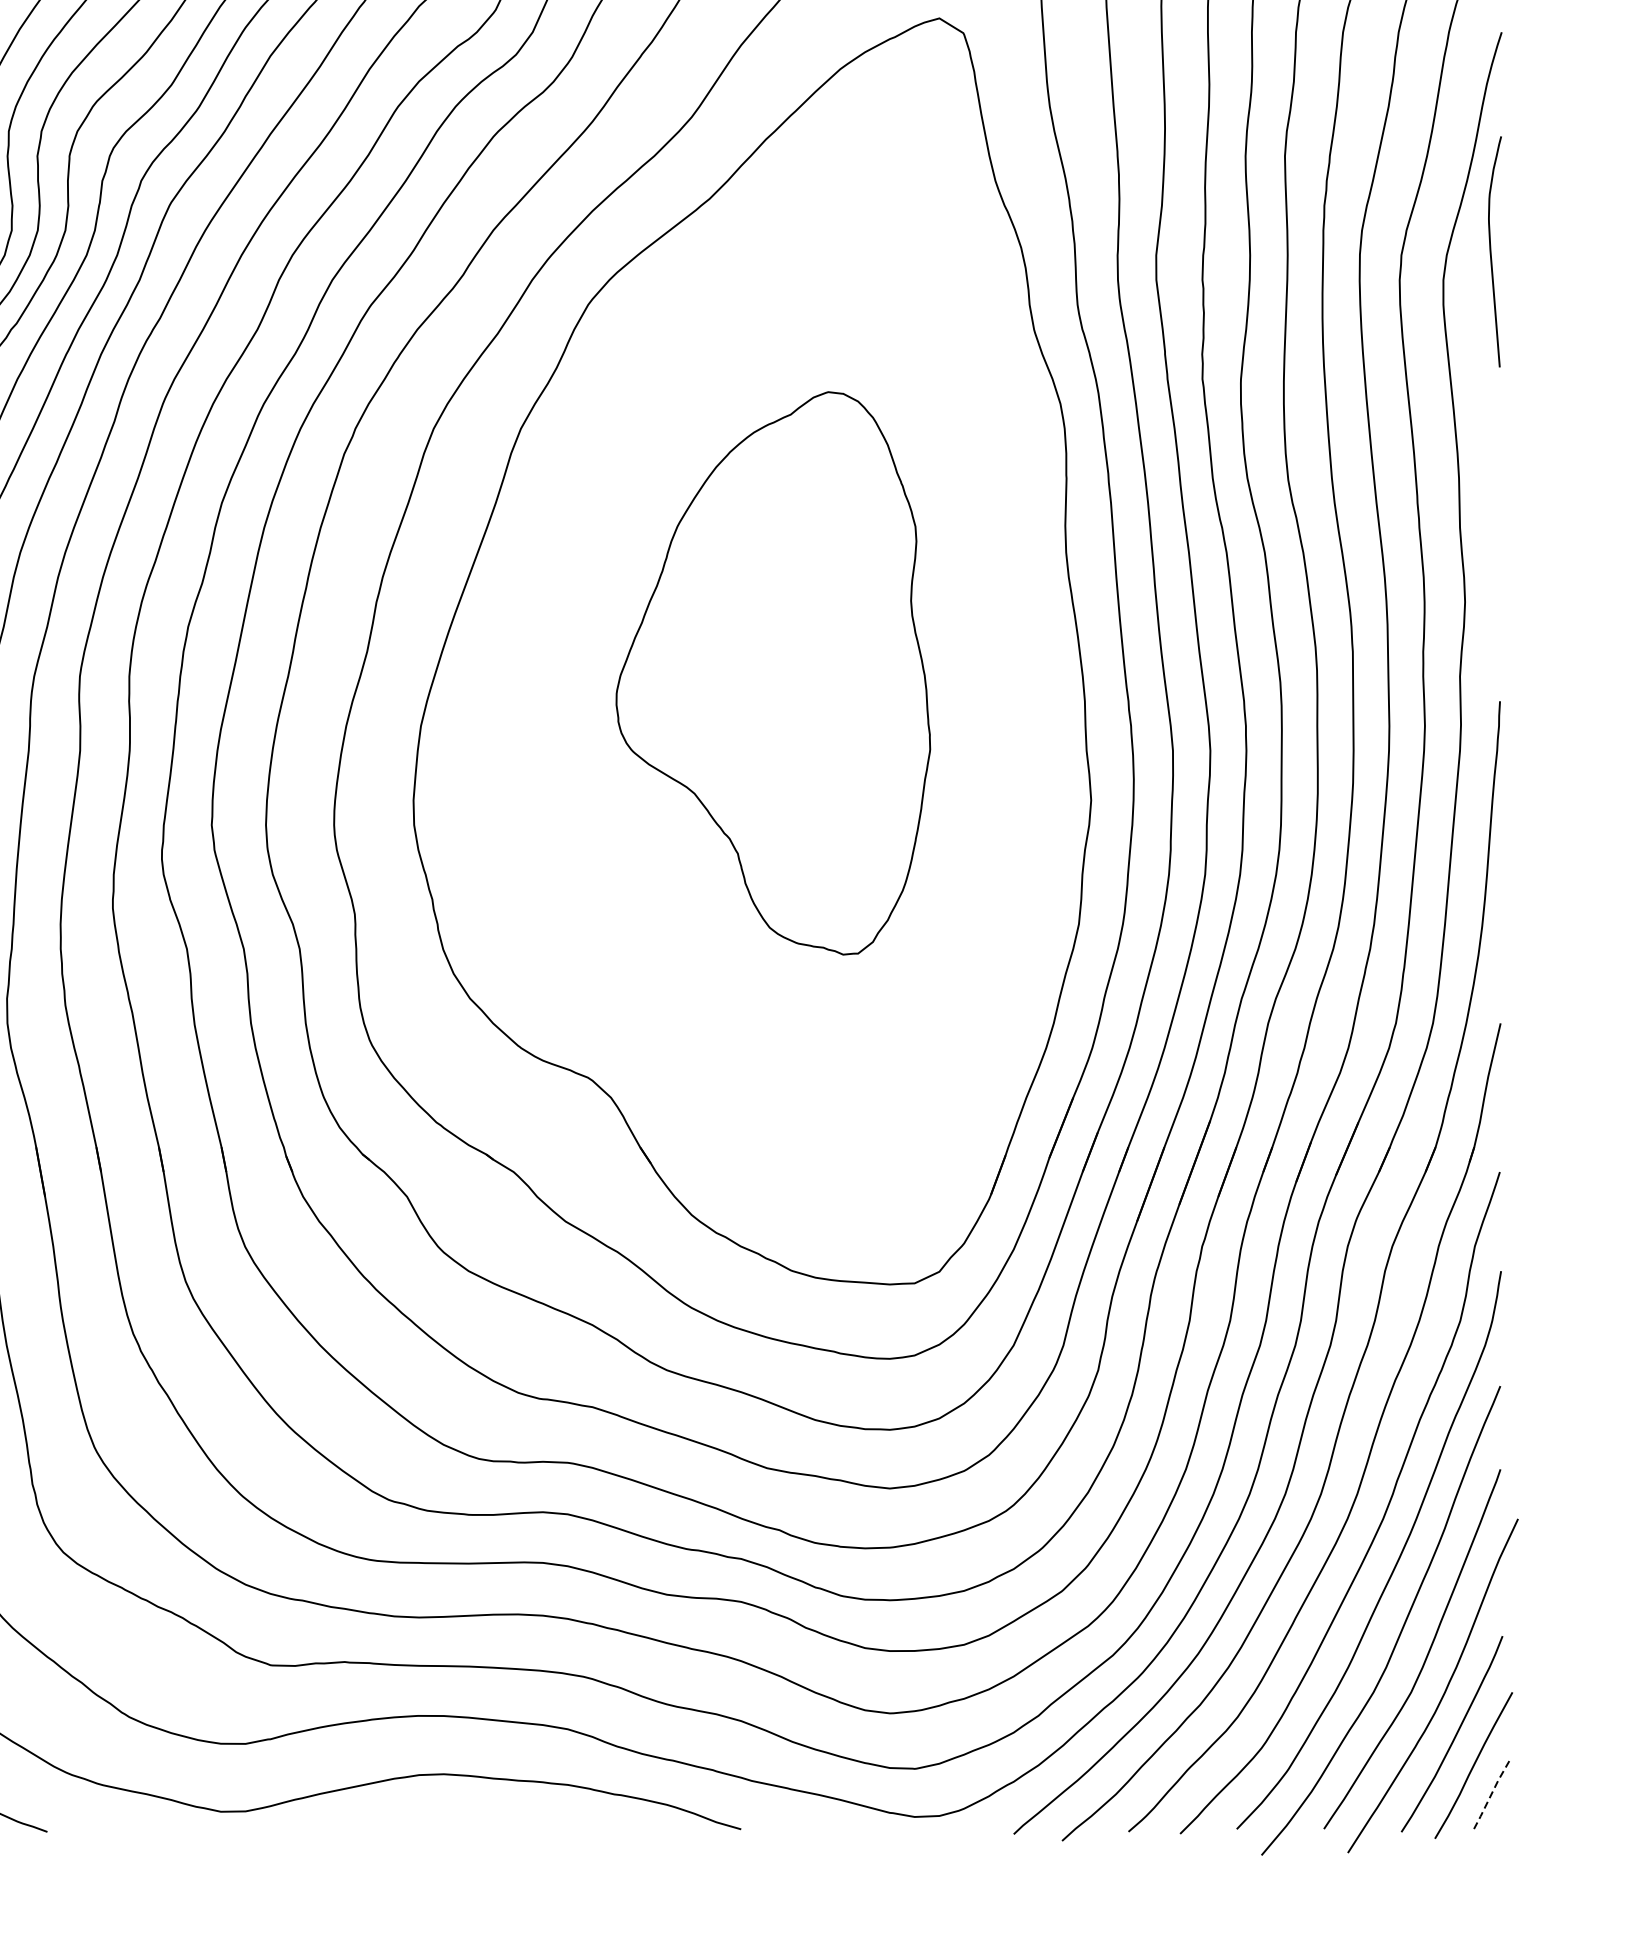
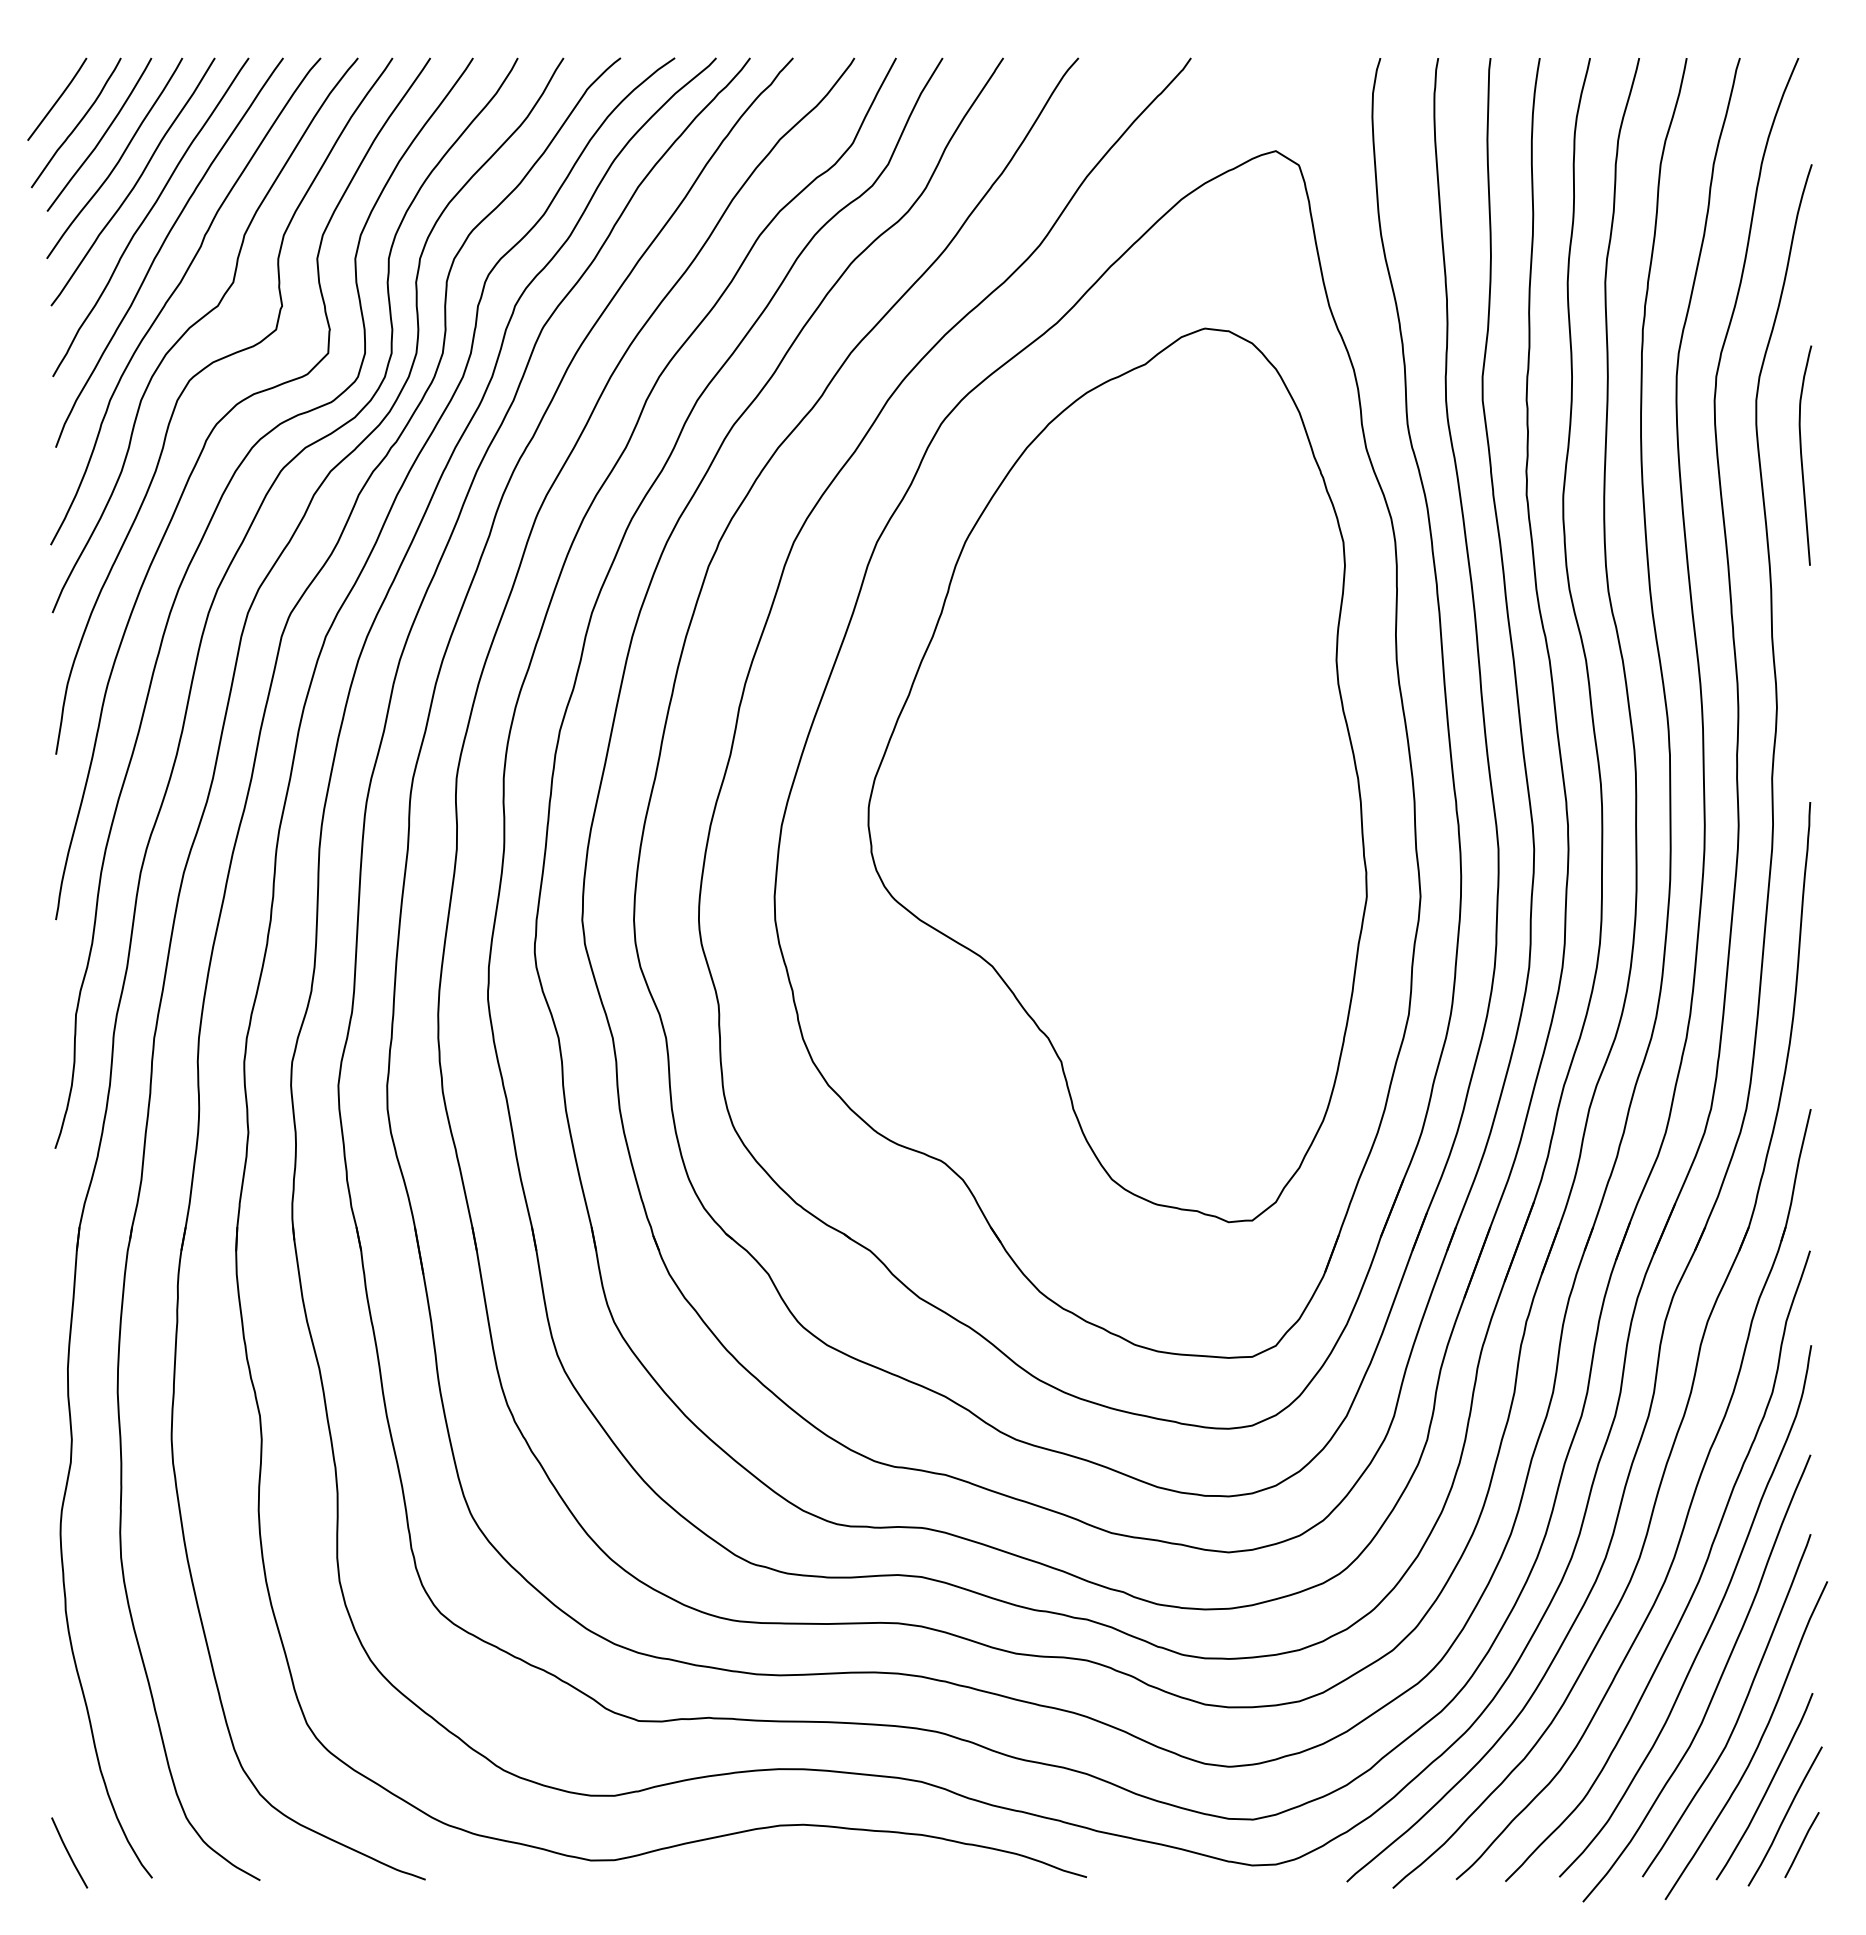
curve: (1491, 251) -> (1802, 455), moved
part: (773, 673) -> (1117, 775), size x1.67
line: (1490, 1794) -> (1801, 1844), dashed -> solid

